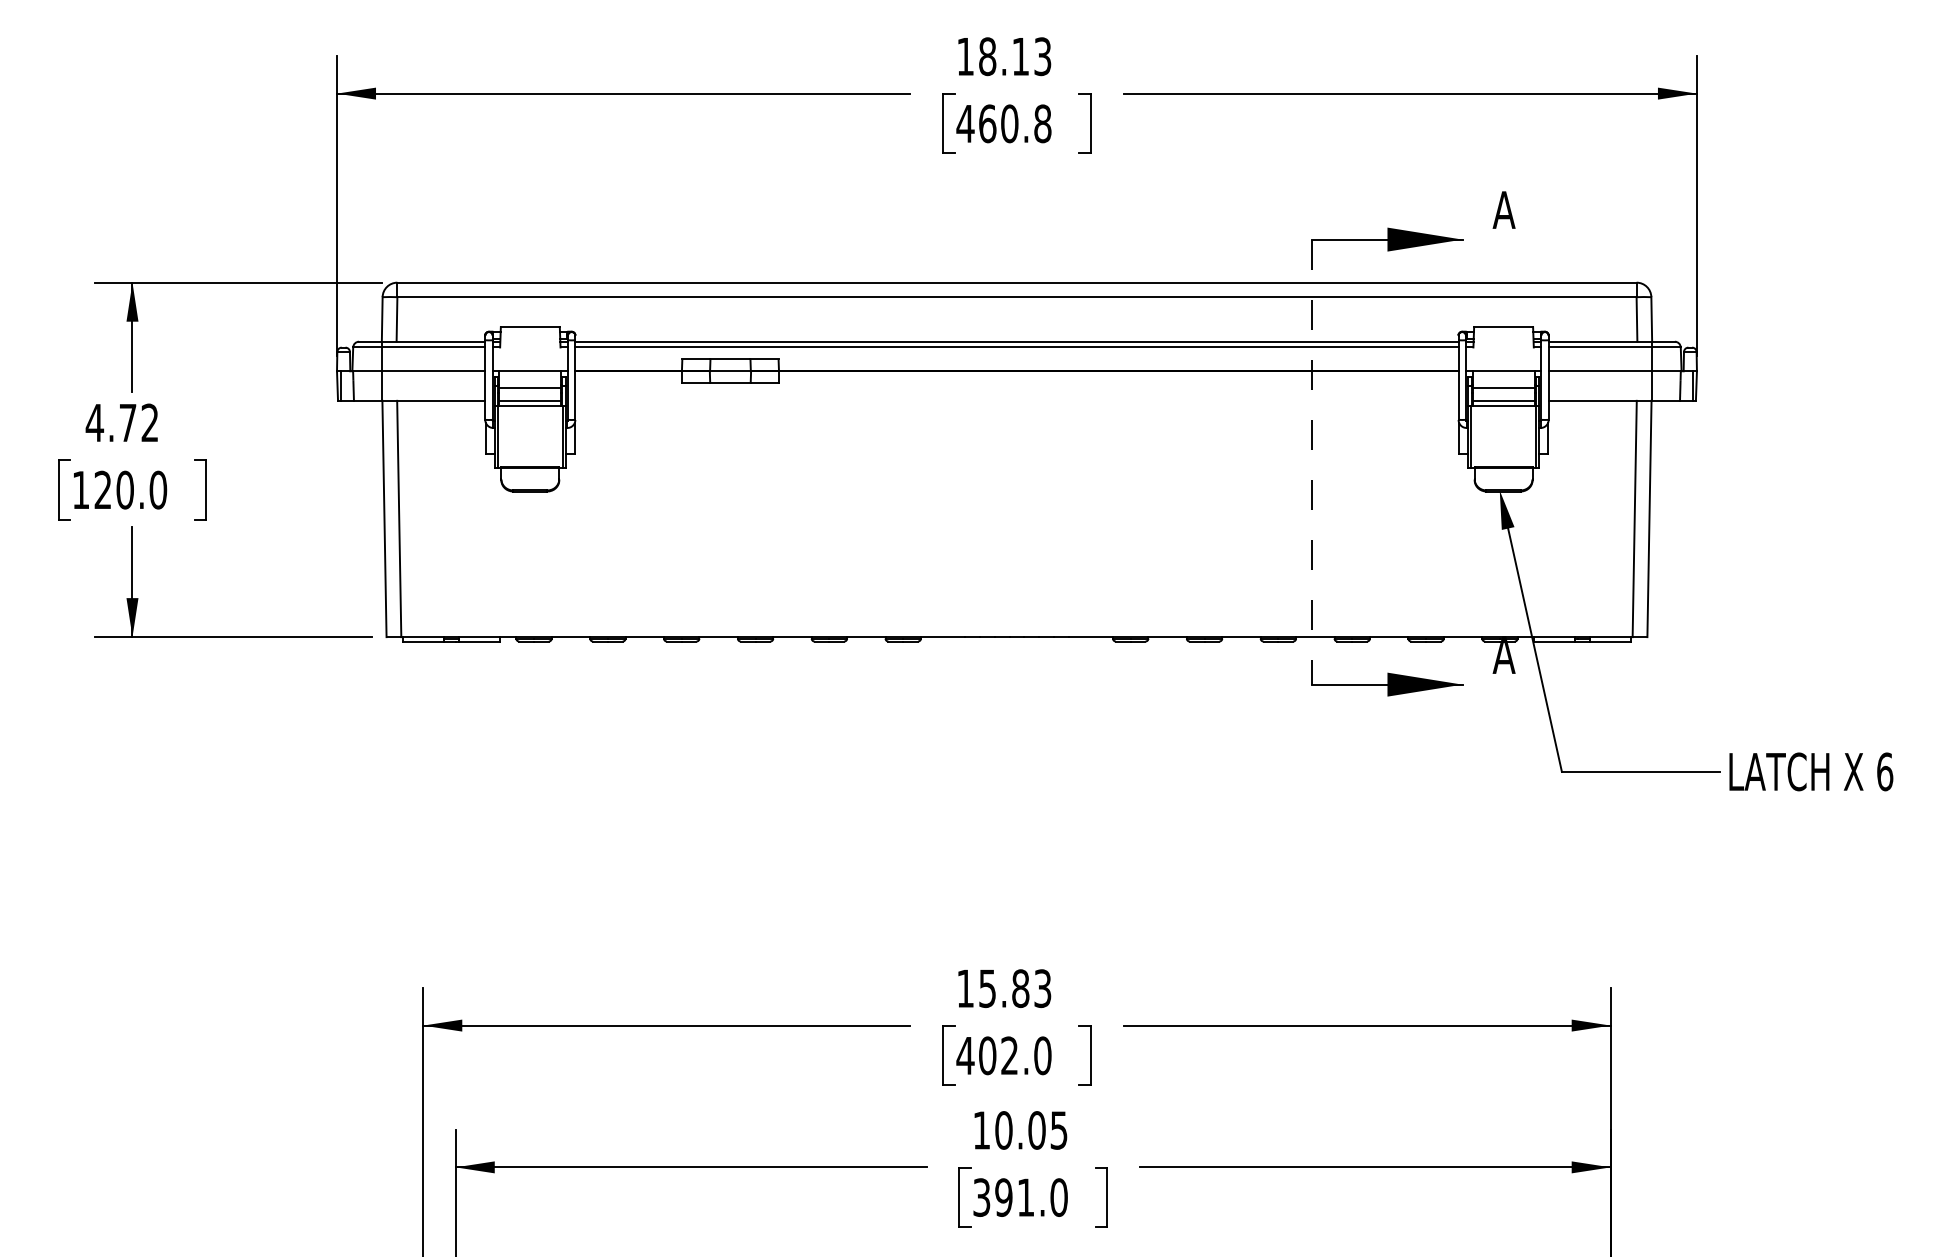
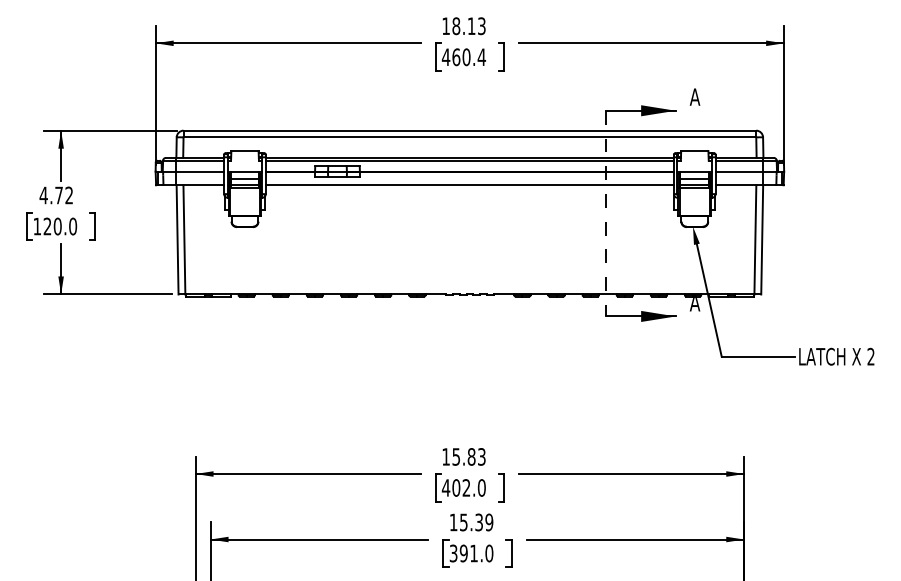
text: (1042, 124) -> (481, 57), 460.8 -> 460.4
line: (1016, 401) -> (469, 185), added
text: (1883, 771) -> (870, 356), 6 -> 2
text: (1031, 1130) -> (476, 522), 10.05 -> 15.39

